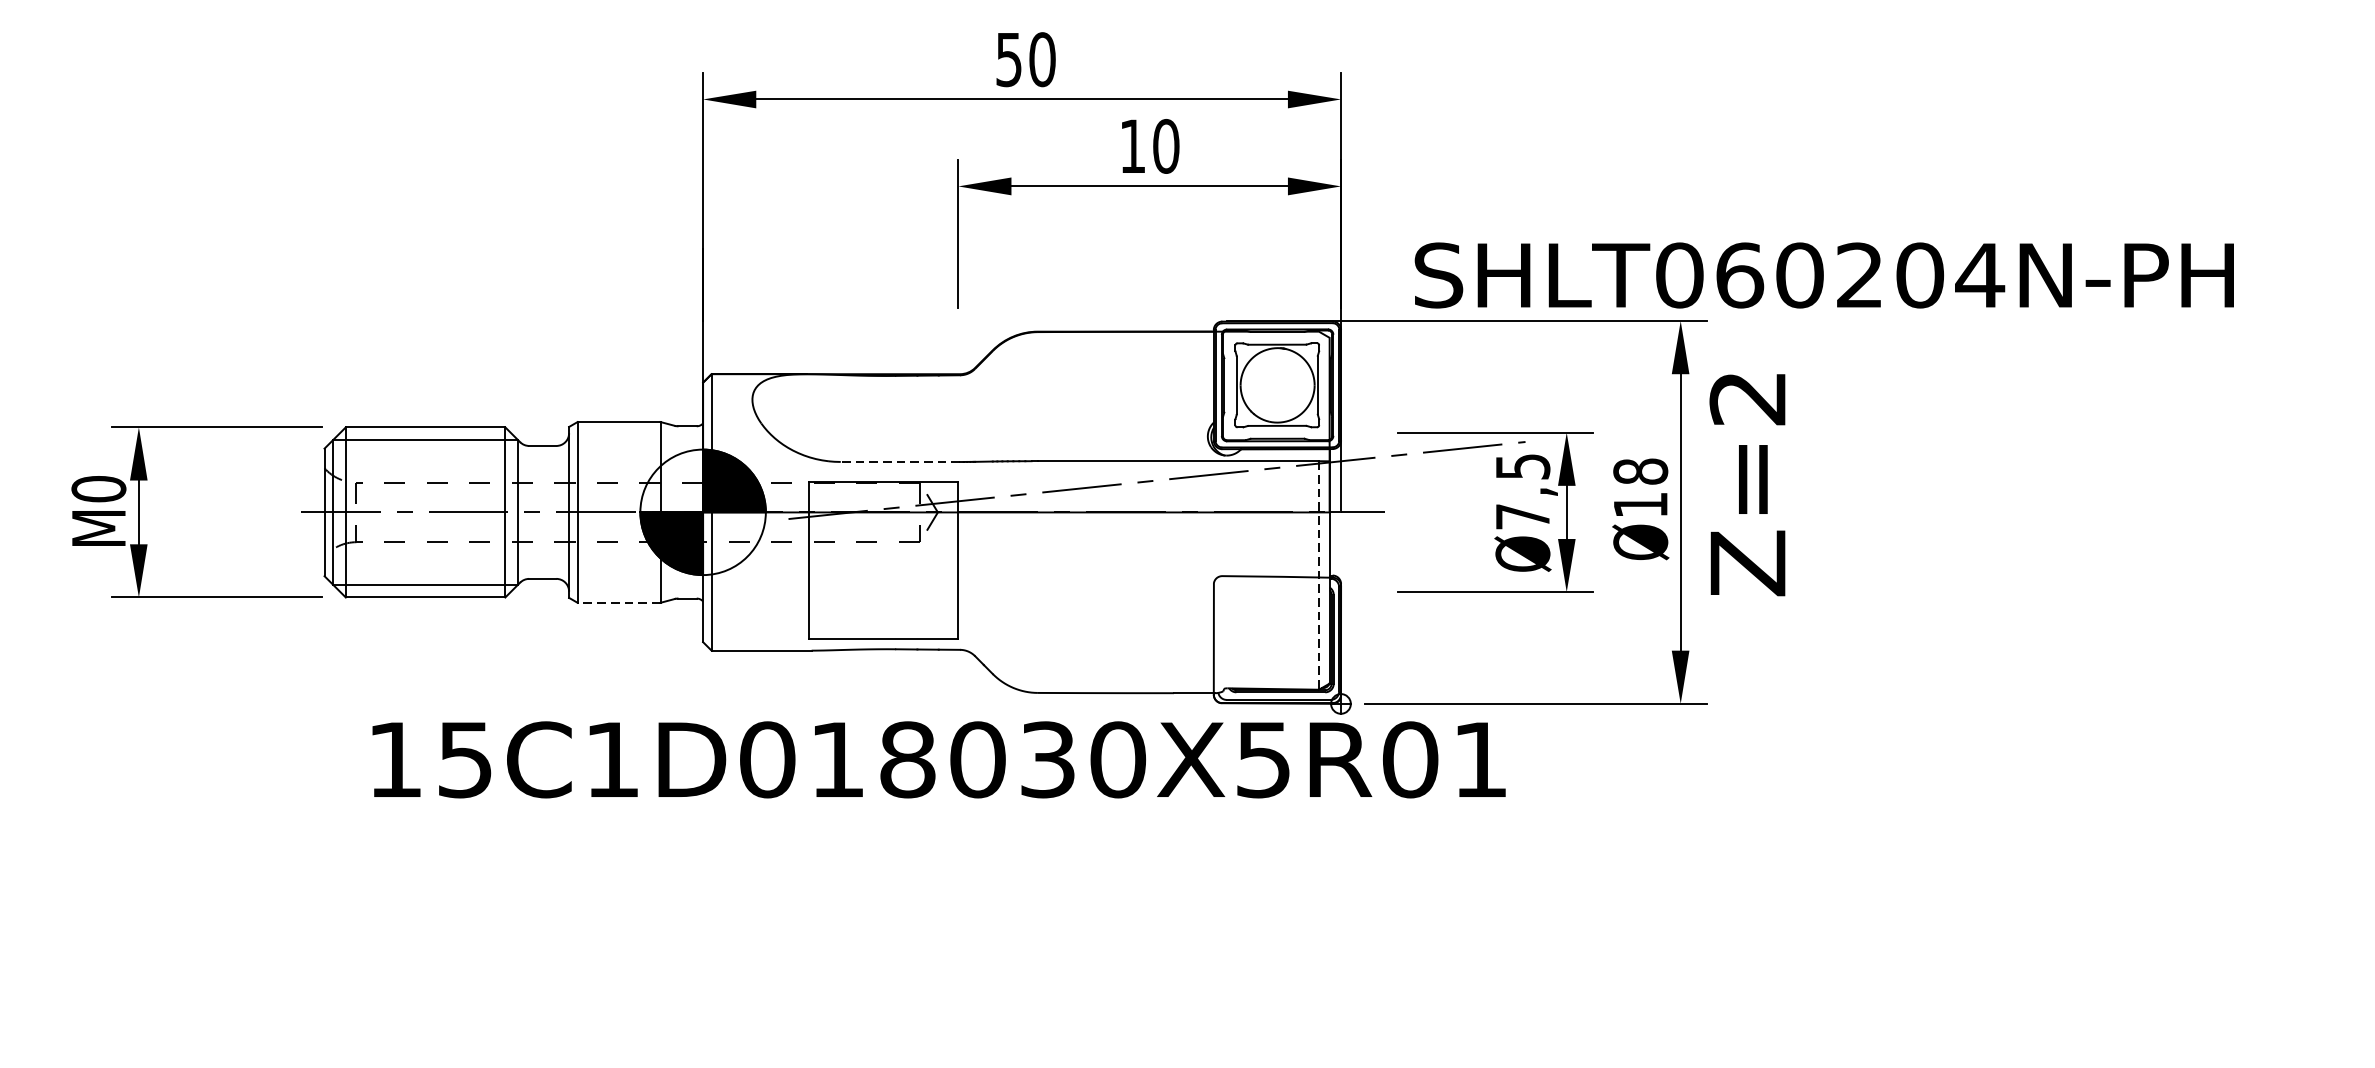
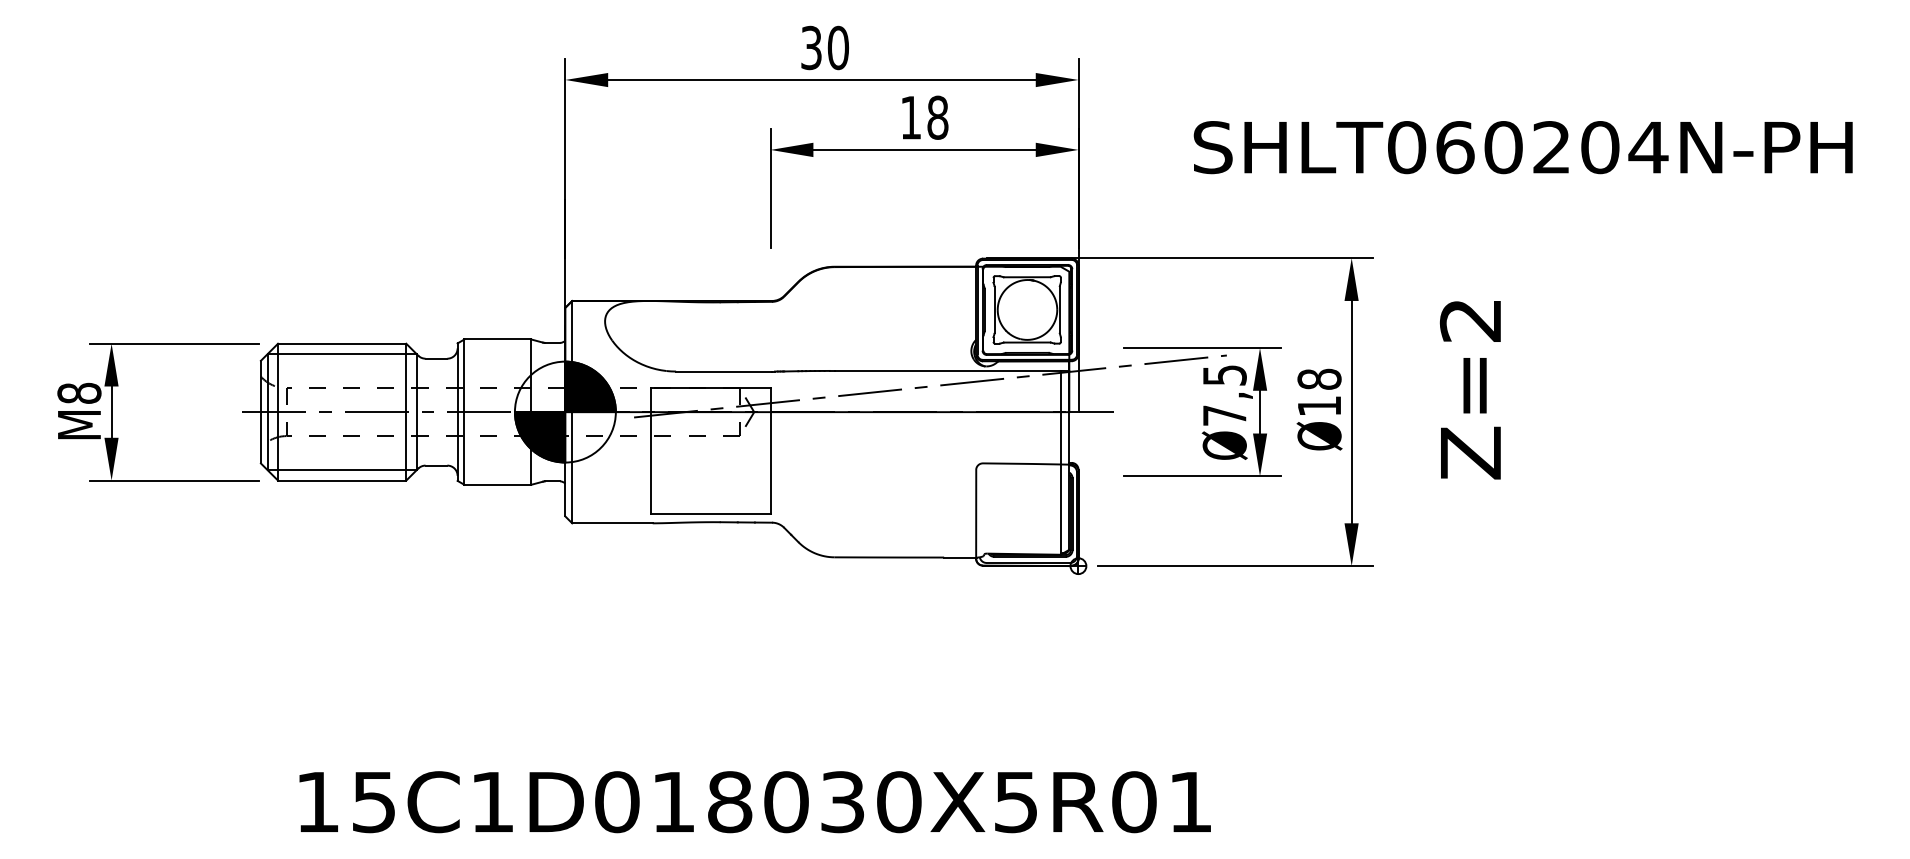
text: (1009, 59) -> (811, 47), 50 -> 30
text: (1165, 146) -> (937, 117), 10 -> 18
text: (1823, 275) -> (1522, 147), moved
line: (899, 461) -> (723, 371), dashed -> solid
text: (1746, 485) -> (1469, 390), moved
text: (98, 487) -> (79, 392), M0 -> M8
line: (1318, 575) -> (1060, 462), dashed -> solid
line: (618, 602) -> (497, 484), dashed -> solid
text: (938, 760) -> (754, 802), moved

